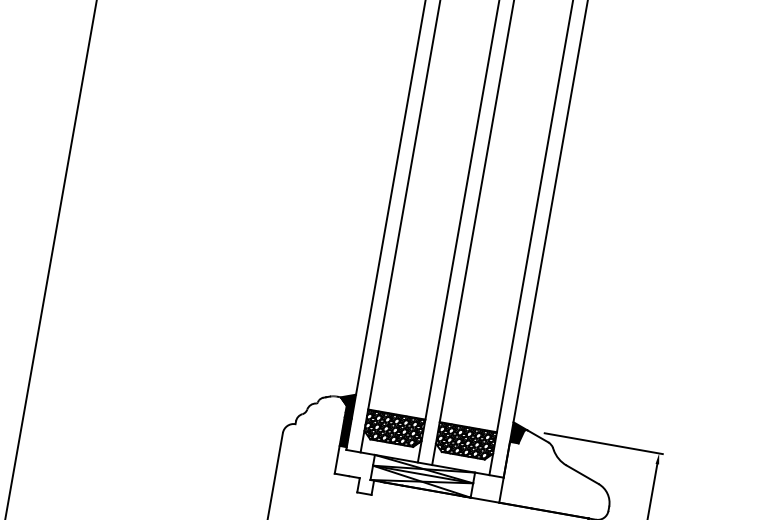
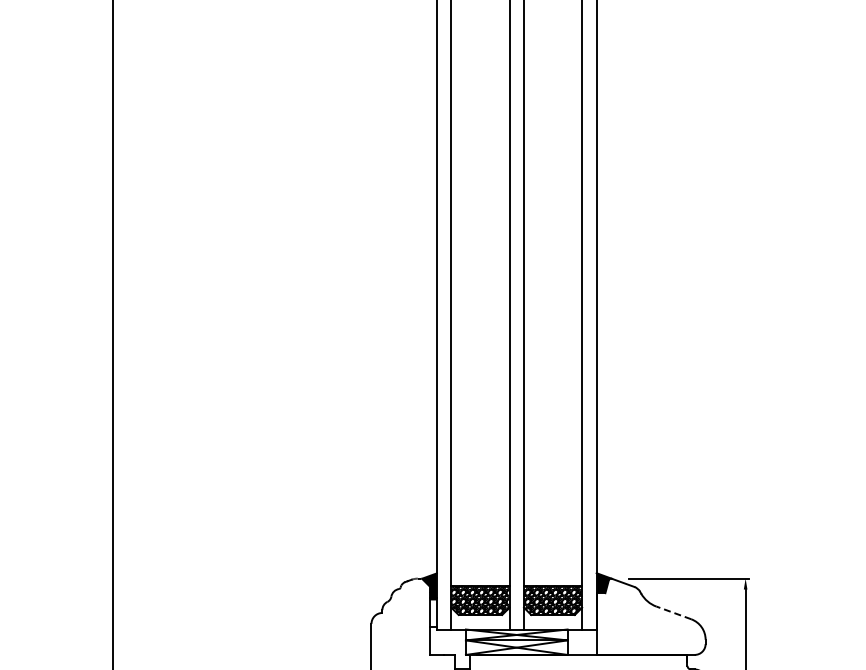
hatch: (345, 431) -> (432, 611), removed
line: (582, 474) -> (673, 612), solid -> dashed

